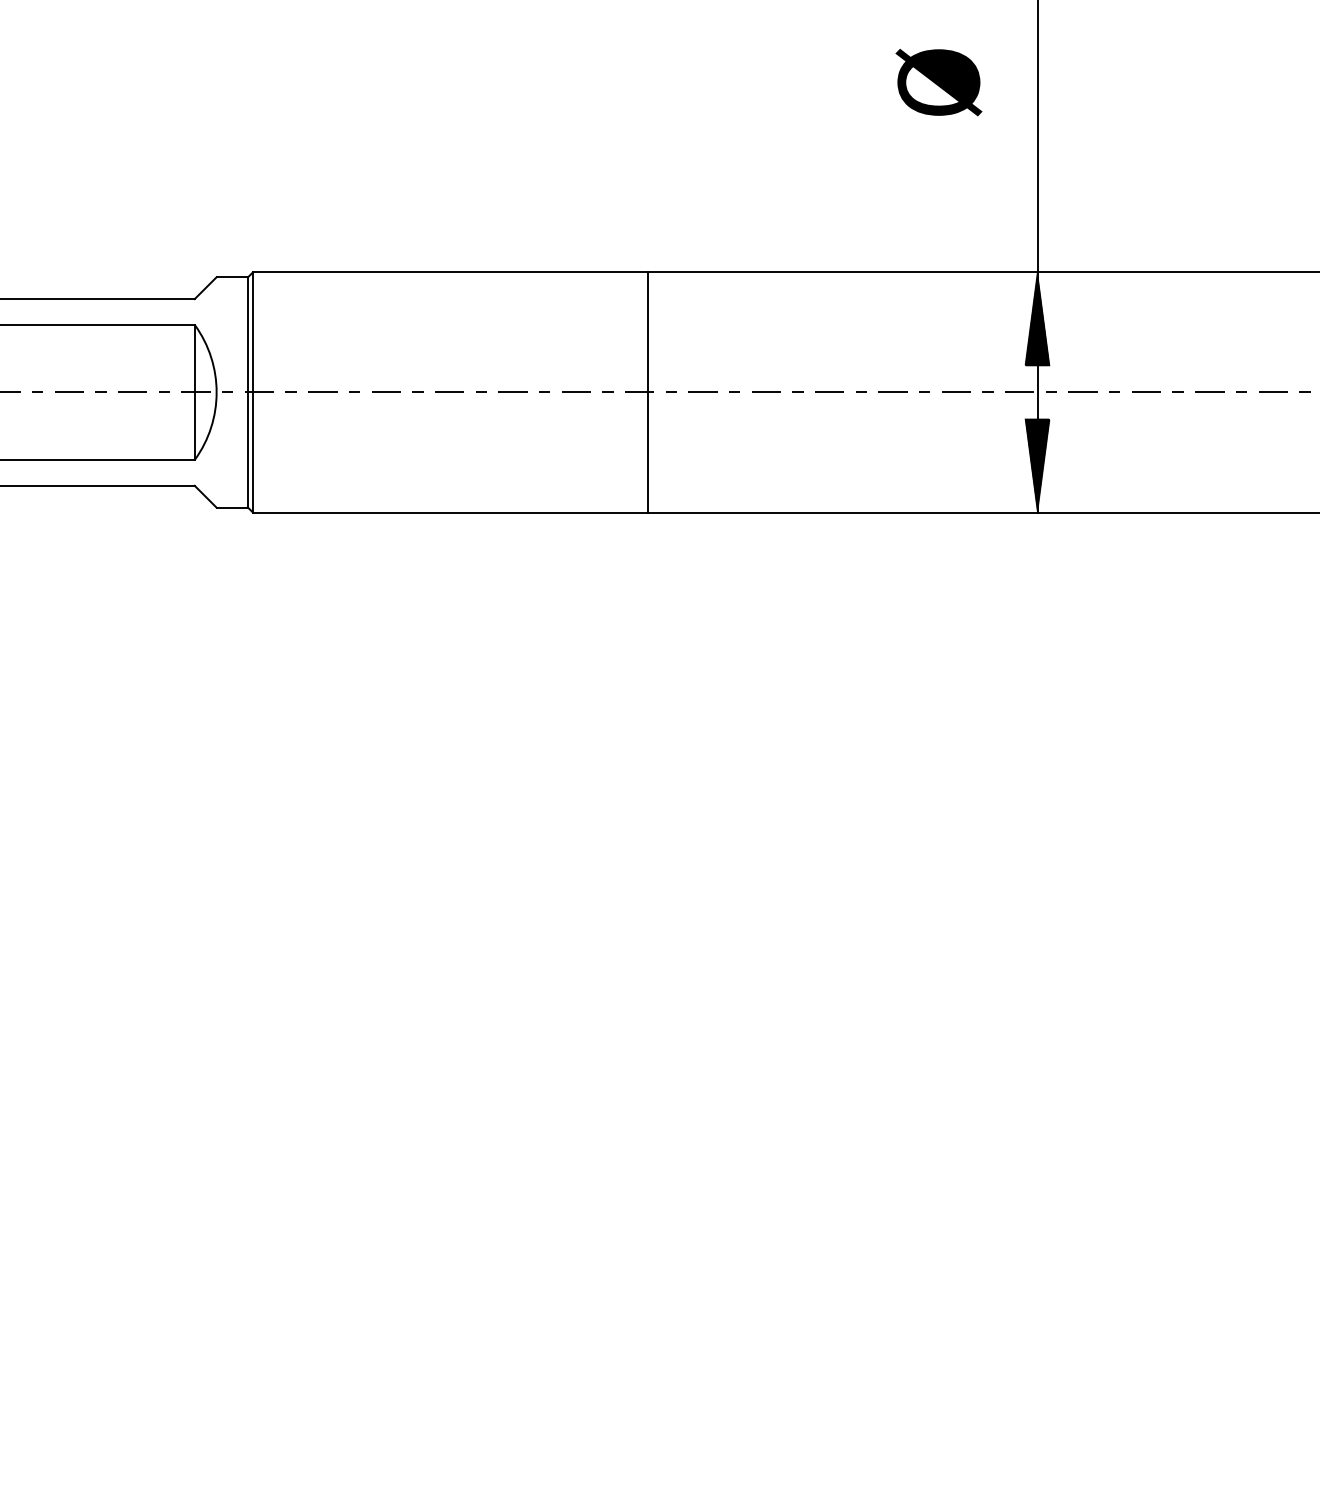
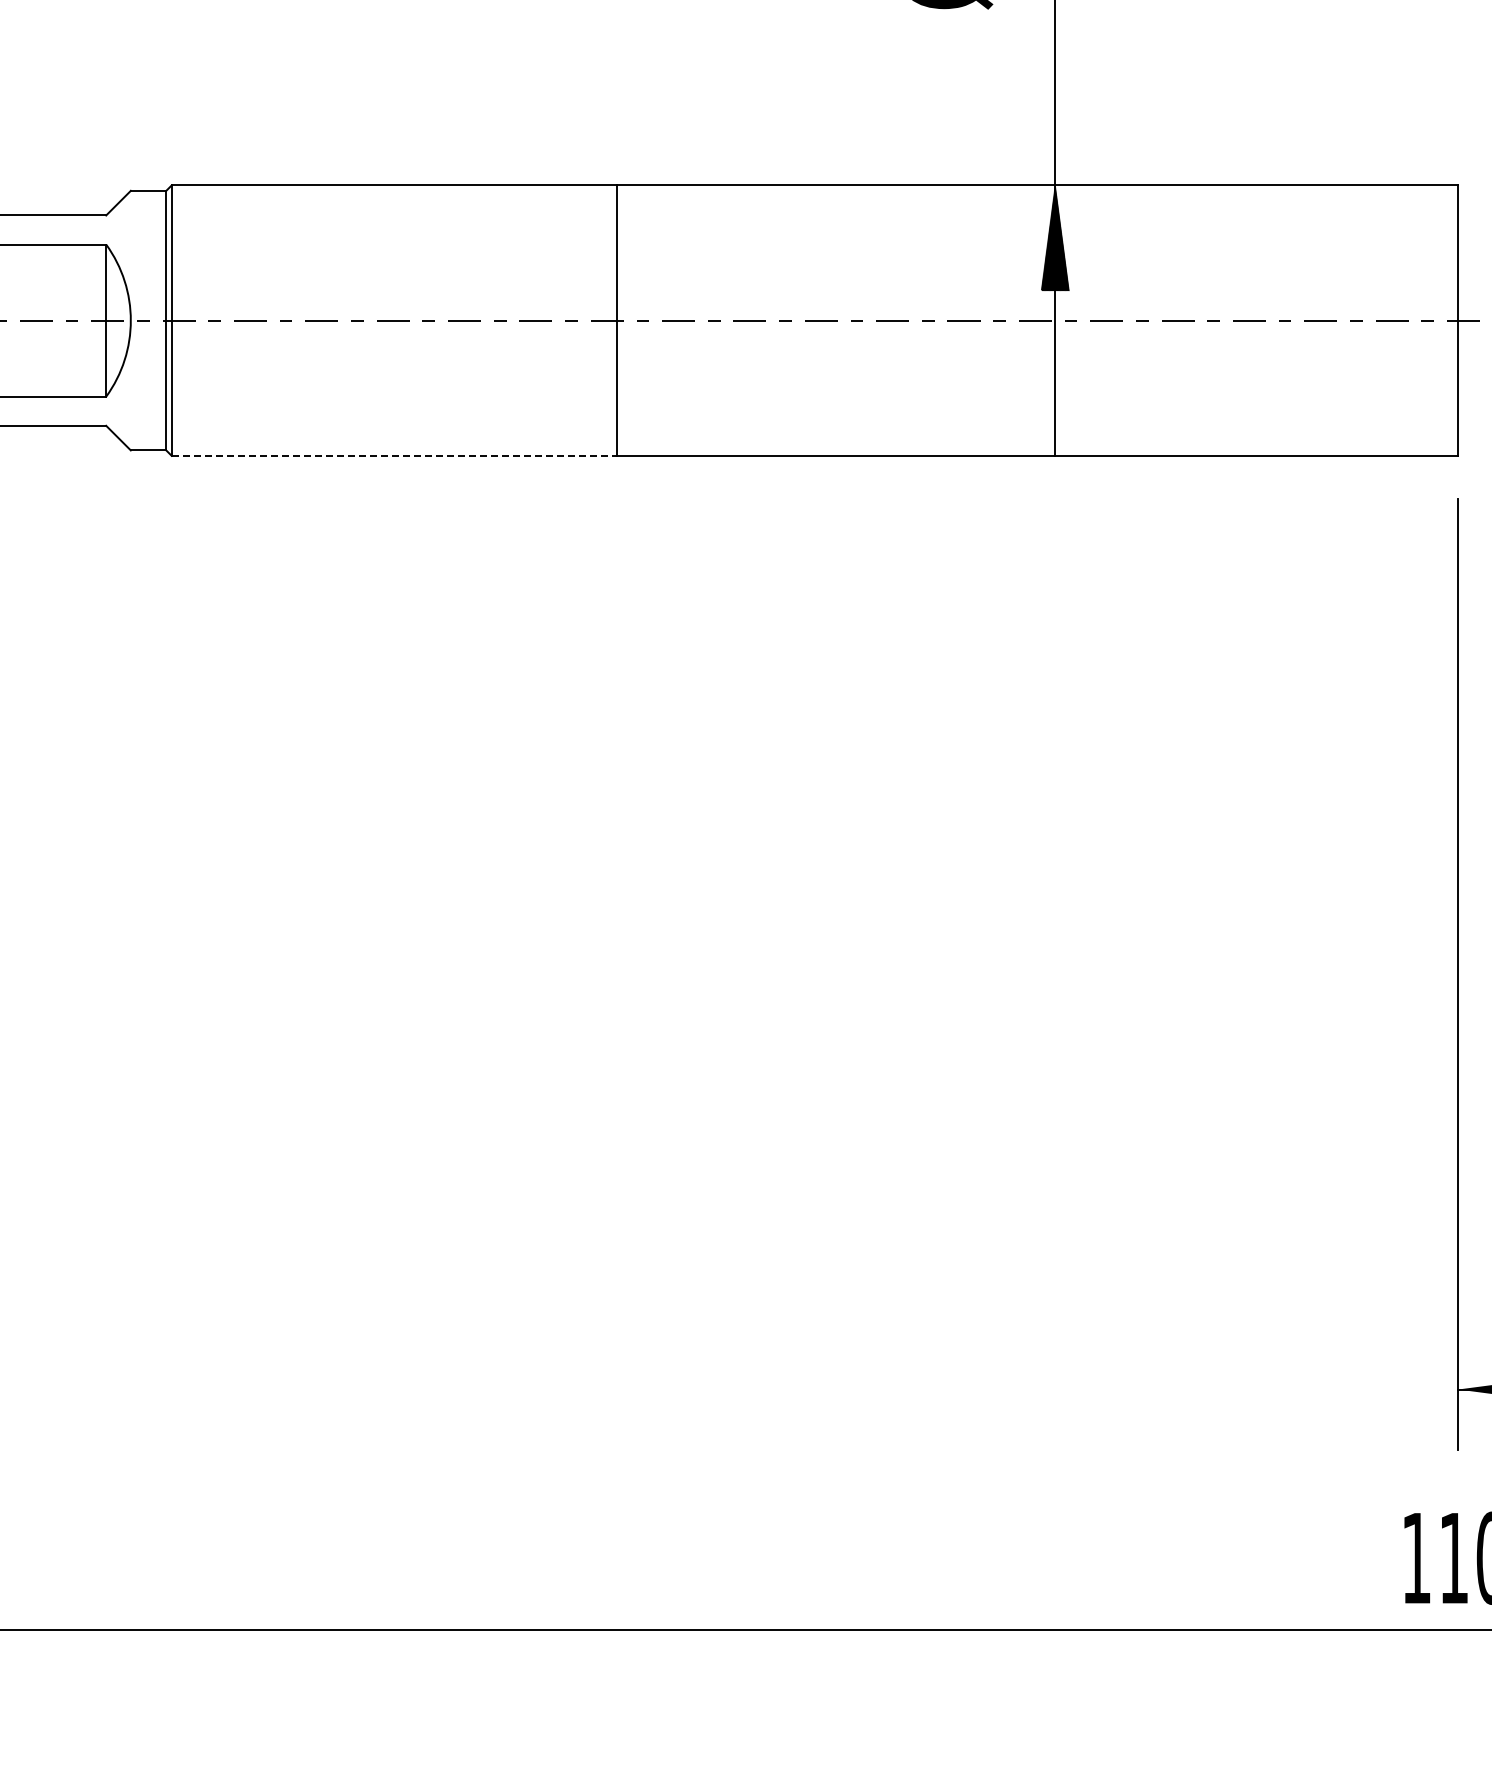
hatch: (1037, 465) -> (1055, 402), removed
line: (450, 512) -> (394, 455), solid -> dashed

